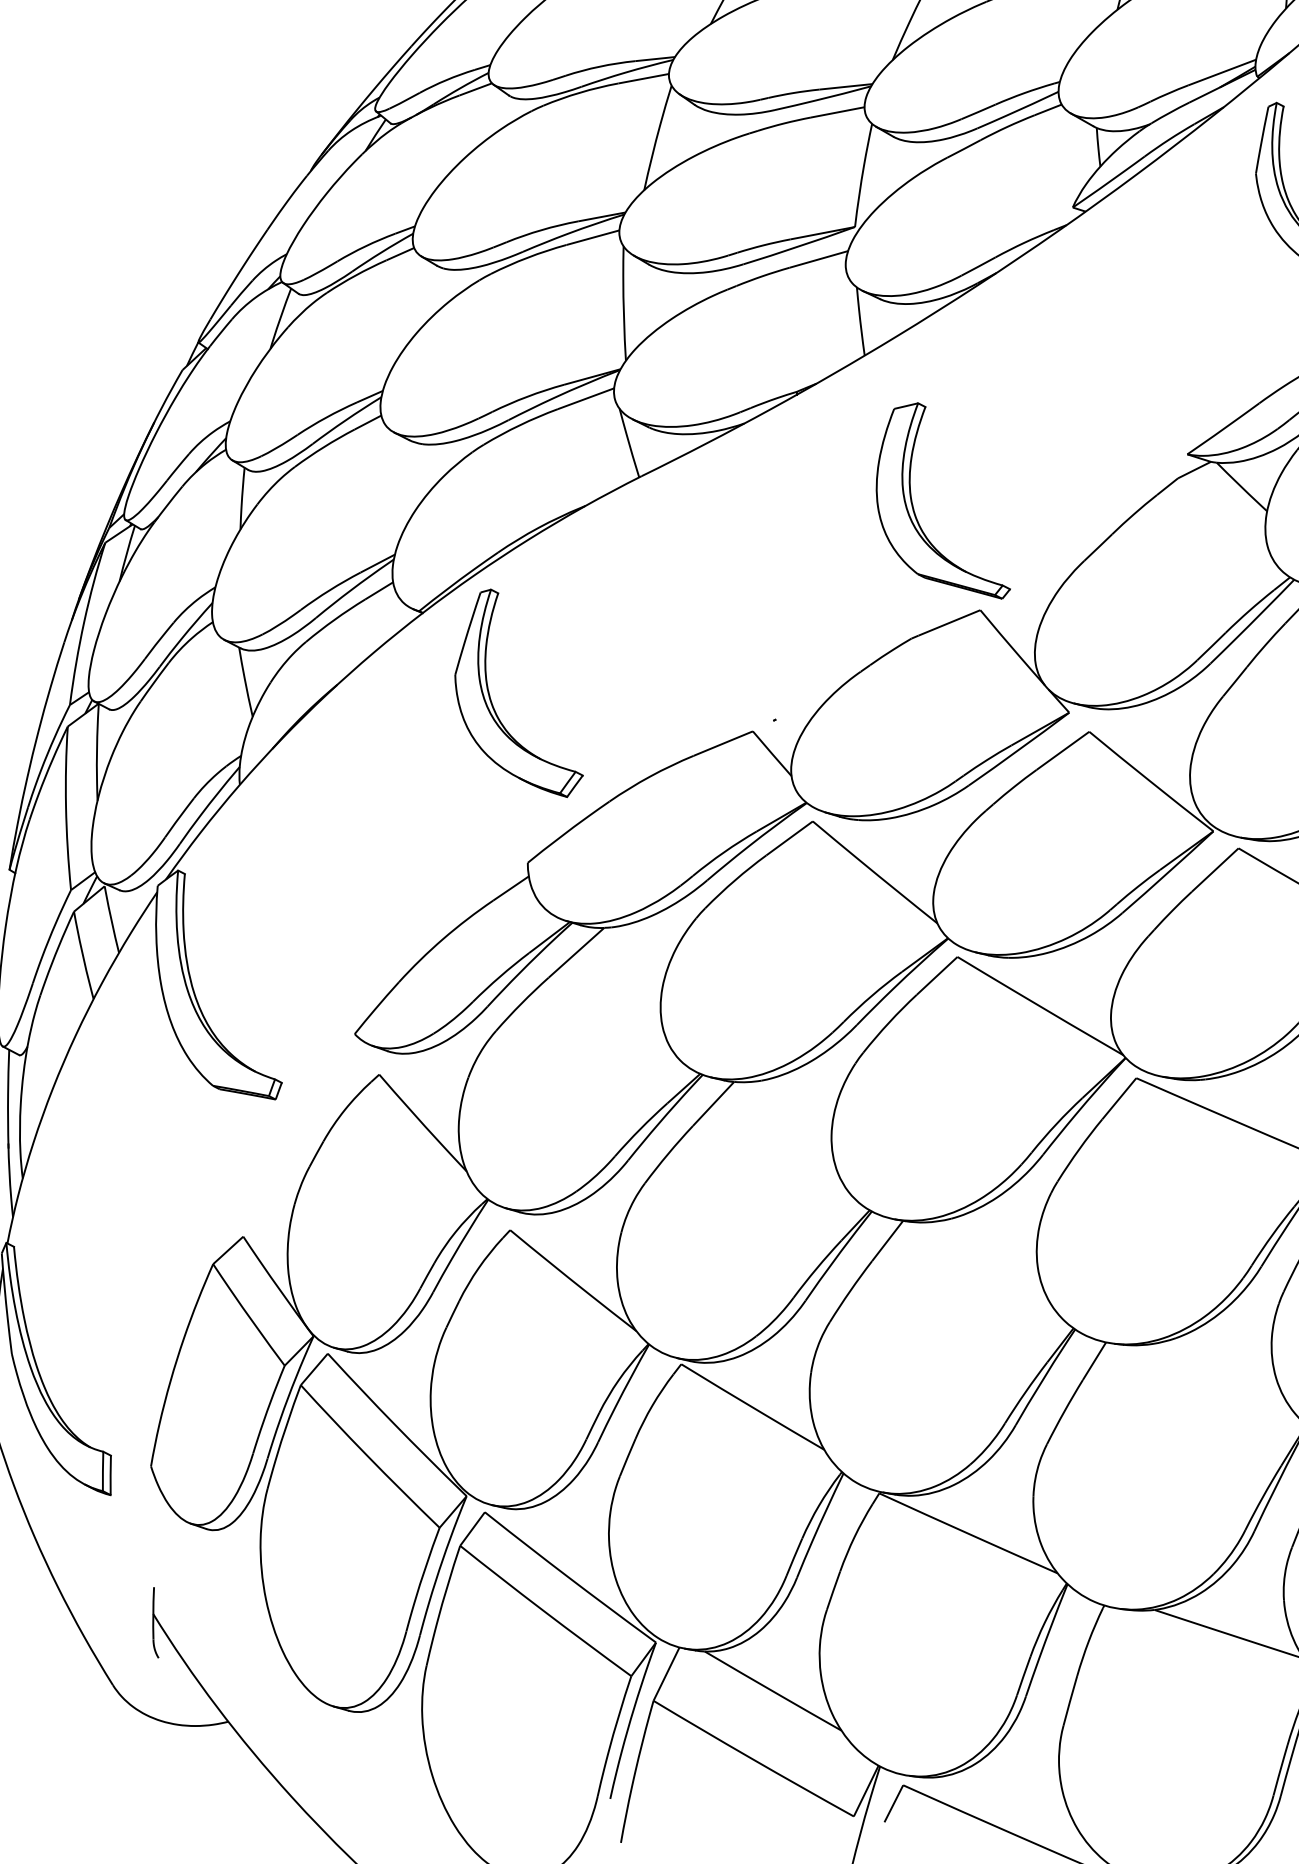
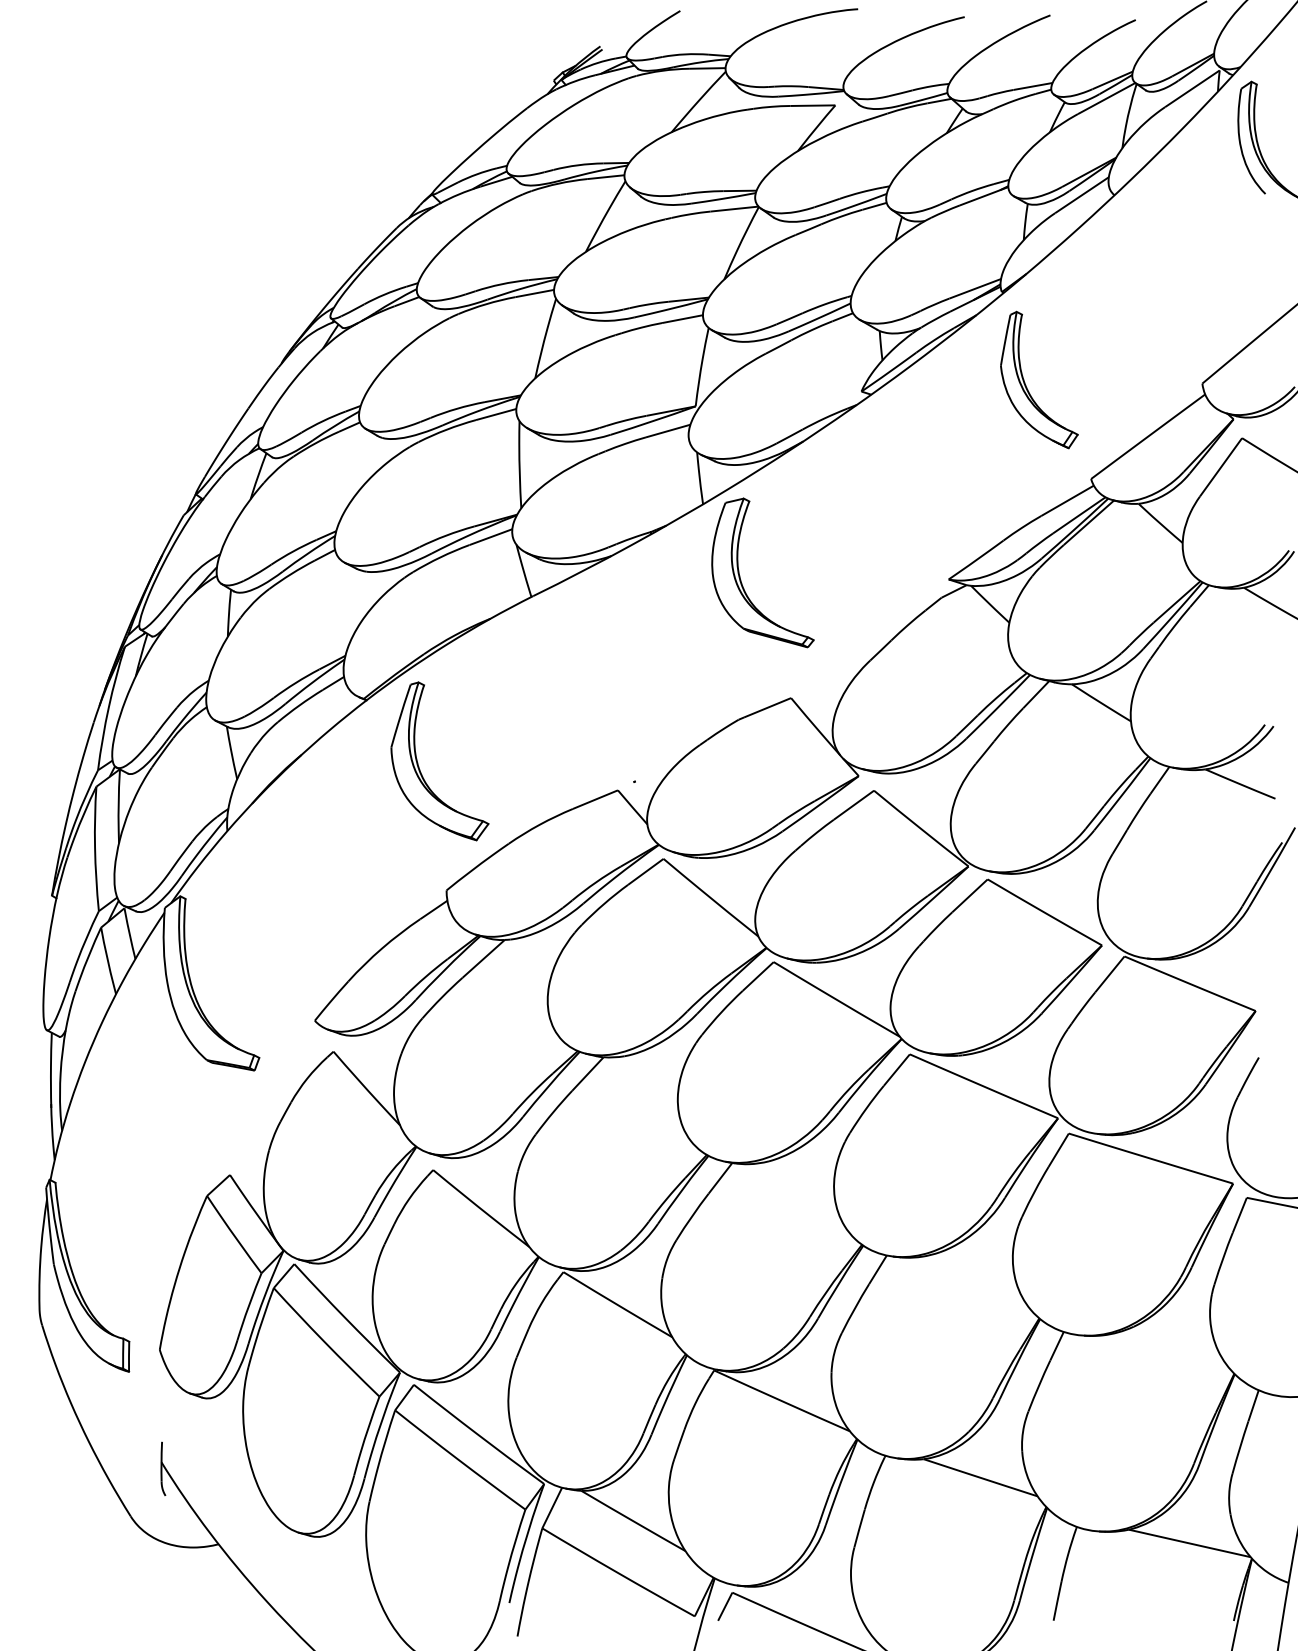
part: (913, 504) -> (740, 575), moved

